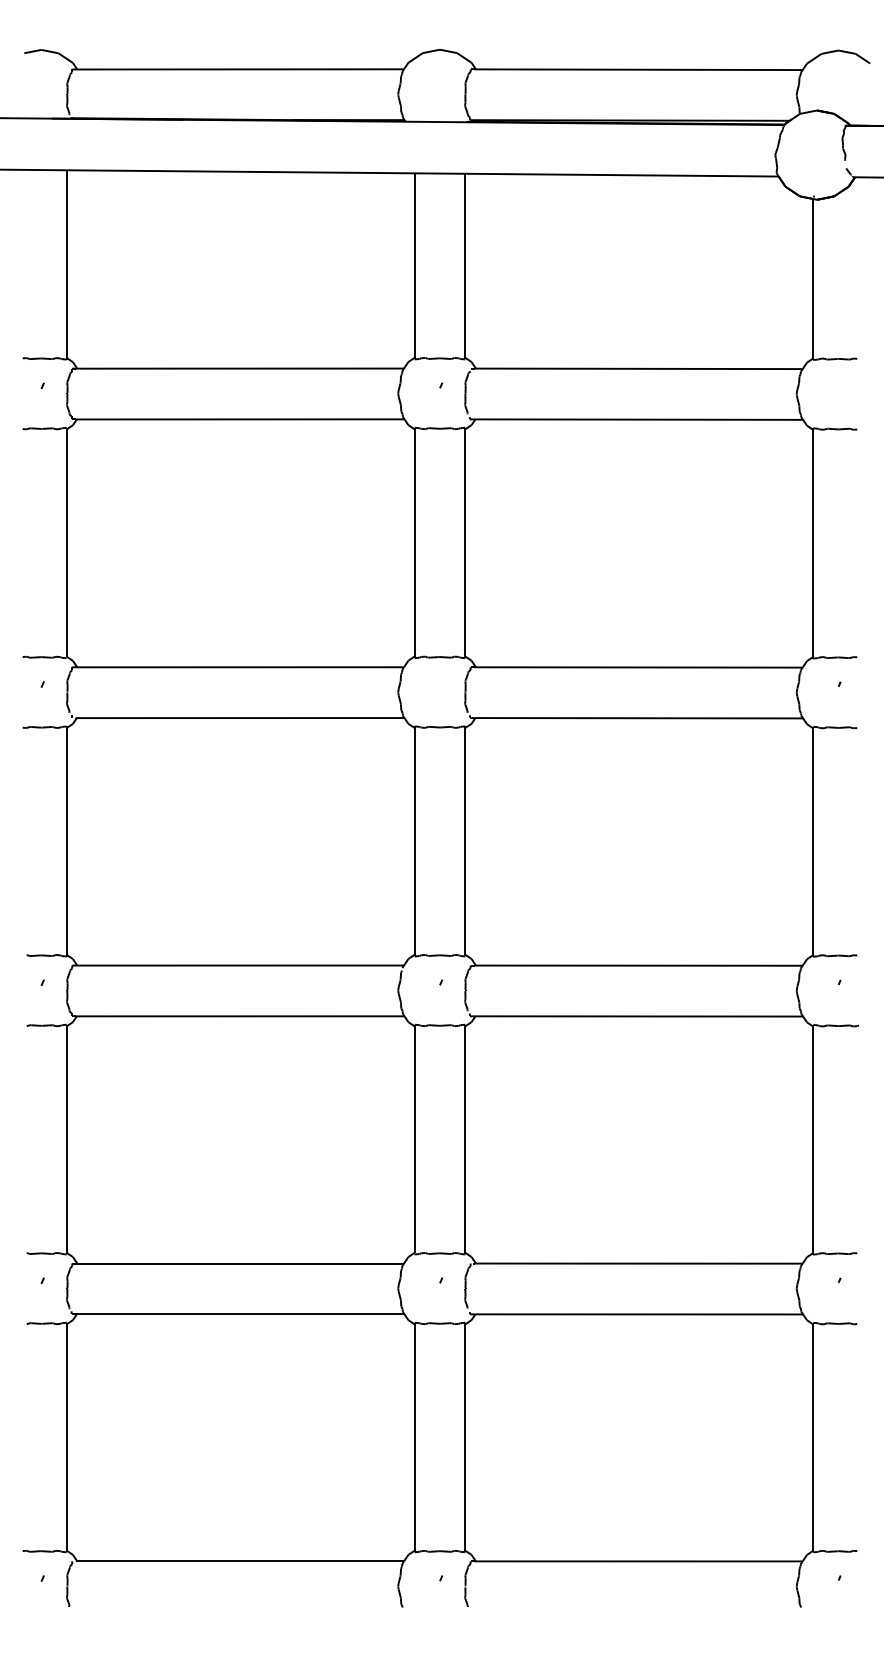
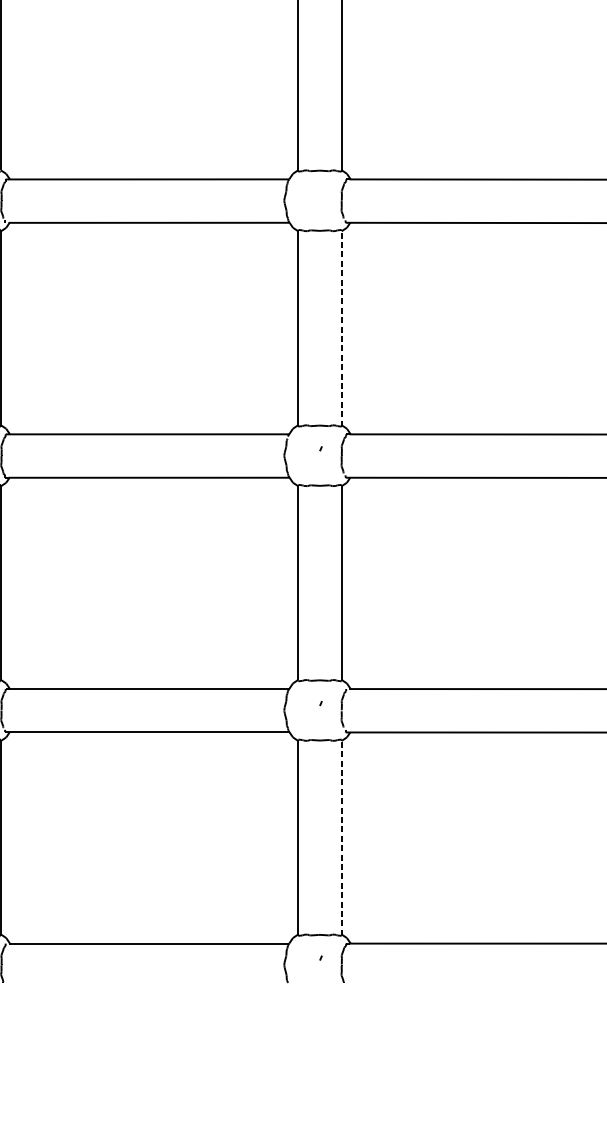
line: (465, 840) -> (341, 327), solid -> dashed
line: (465, 1437) -> (341, 837), solid -> dashed

